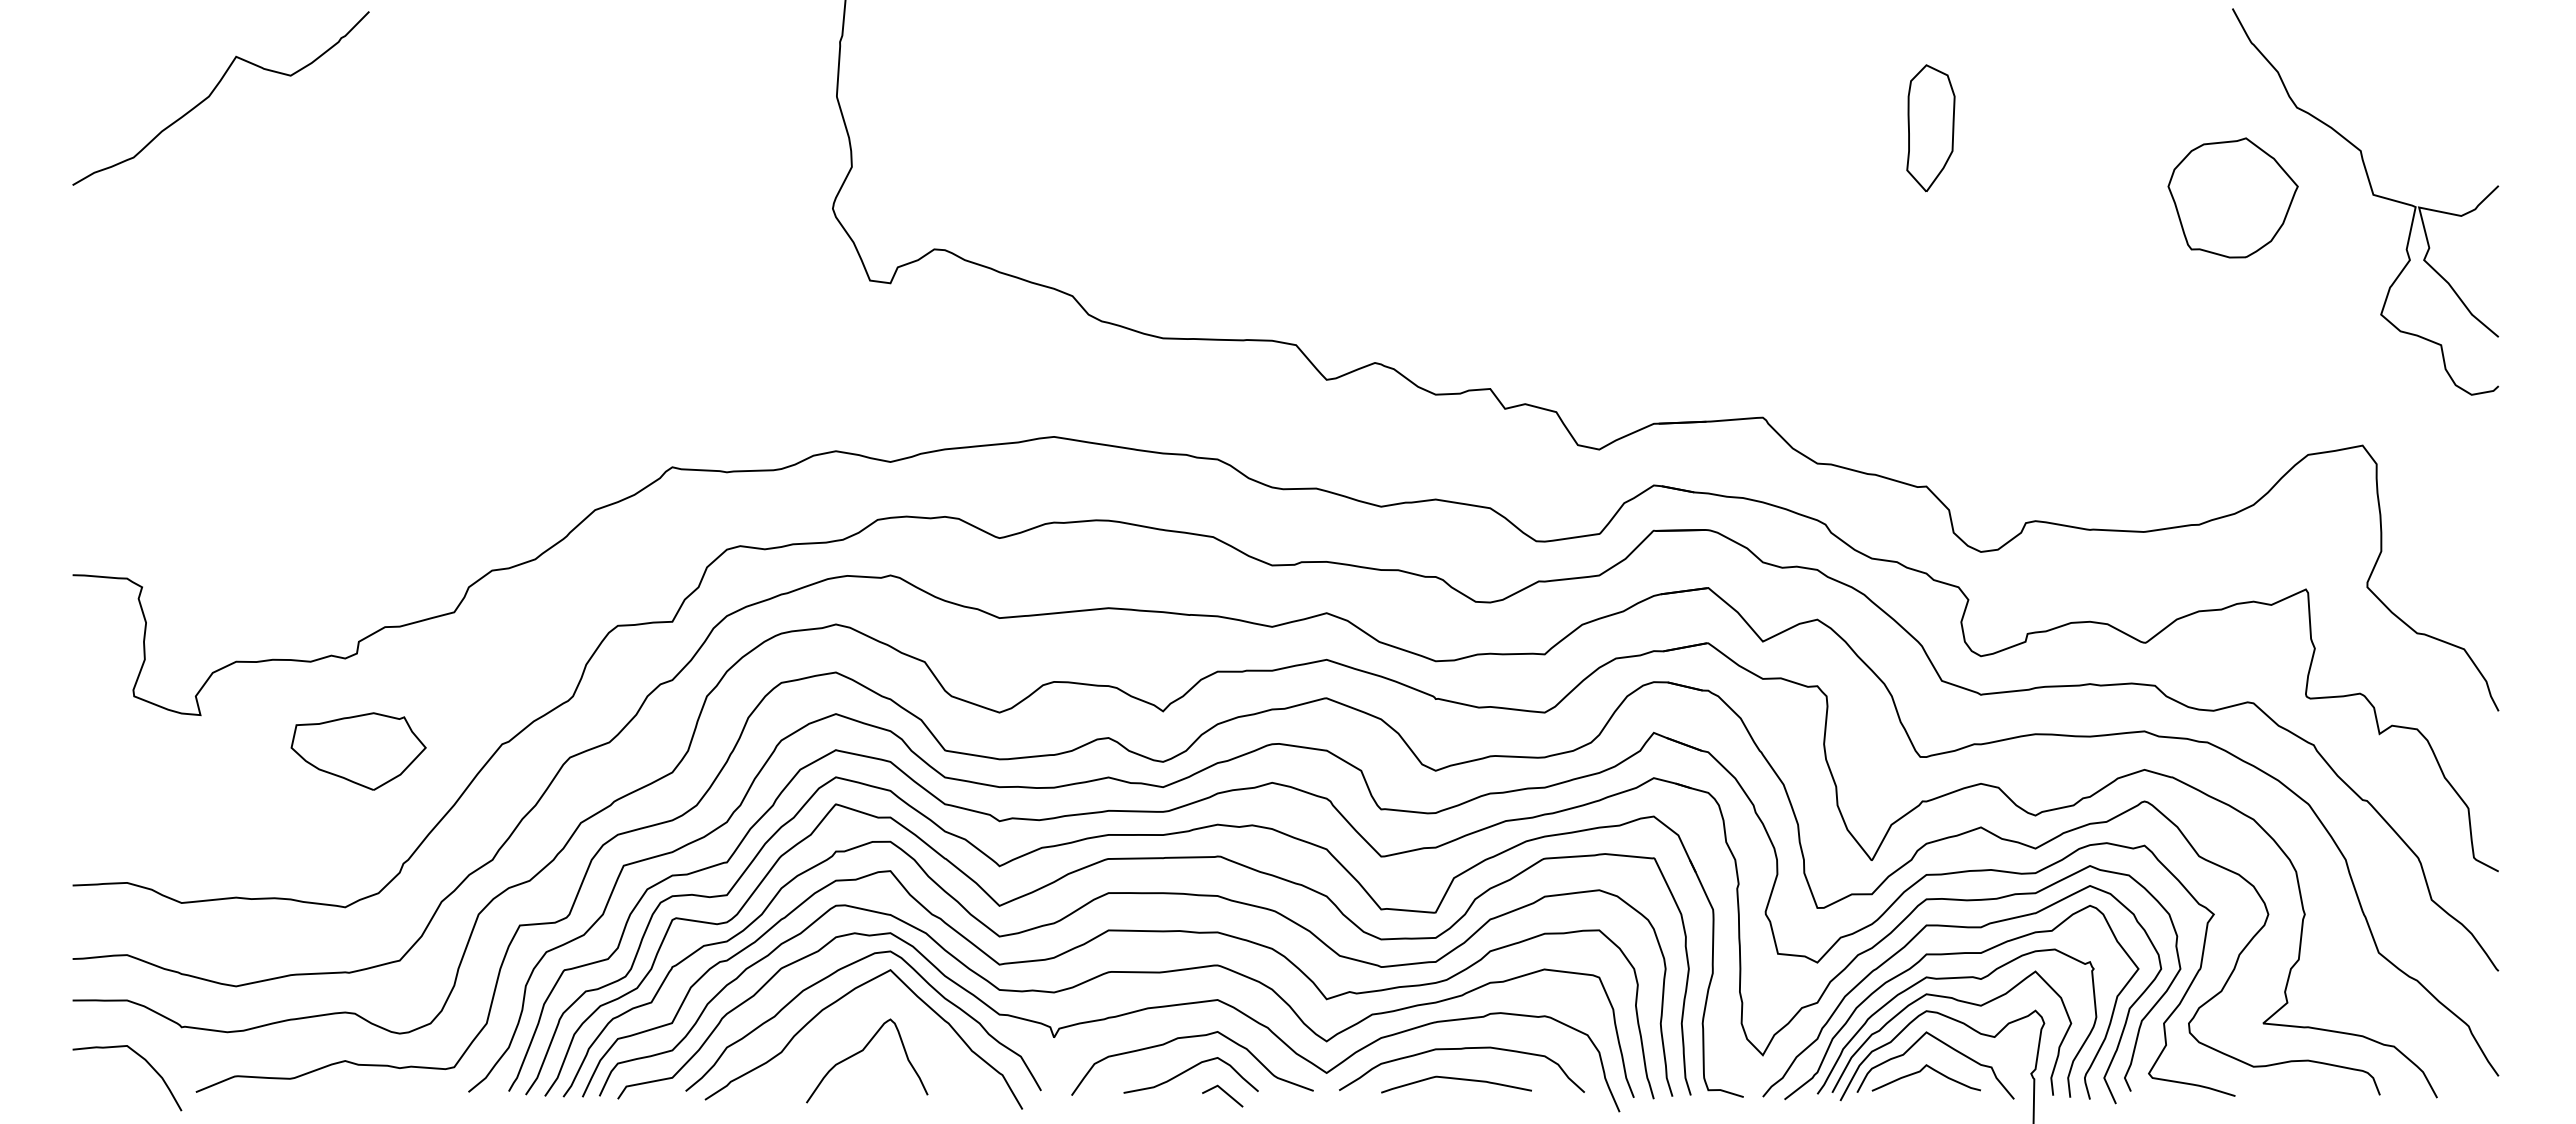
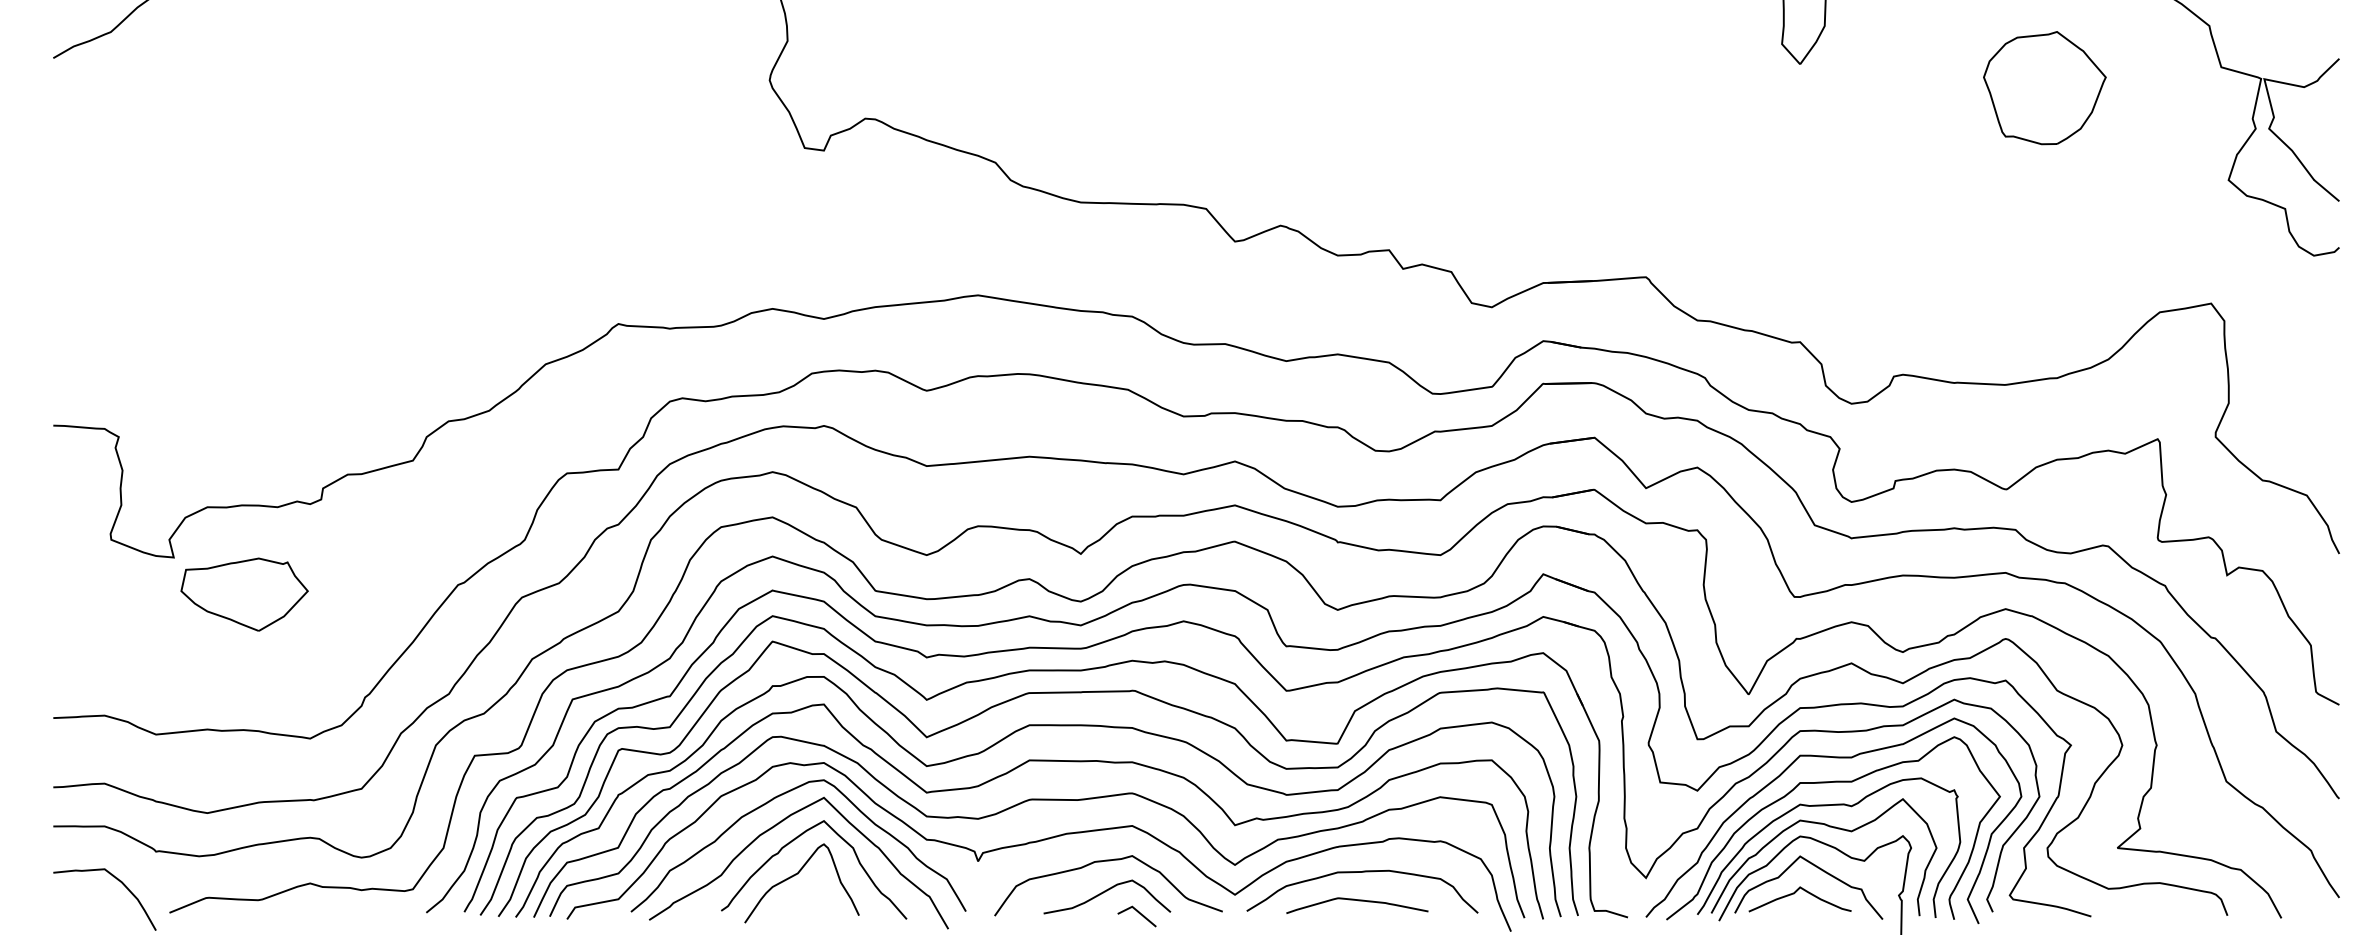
part: (2232, 197) -> (2044, 87), moved
part: (358, 751) -> (244, 594), moved
curve: (859, 1015) -> (794, 840), added

